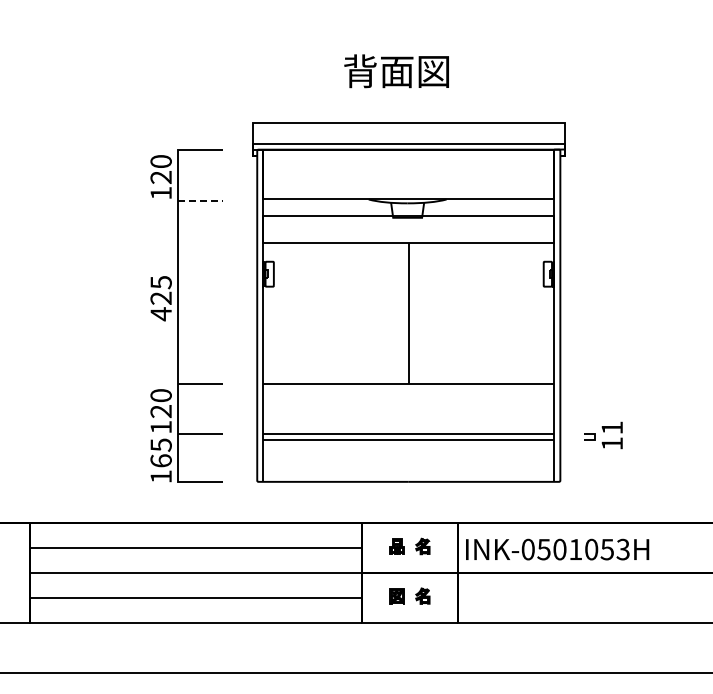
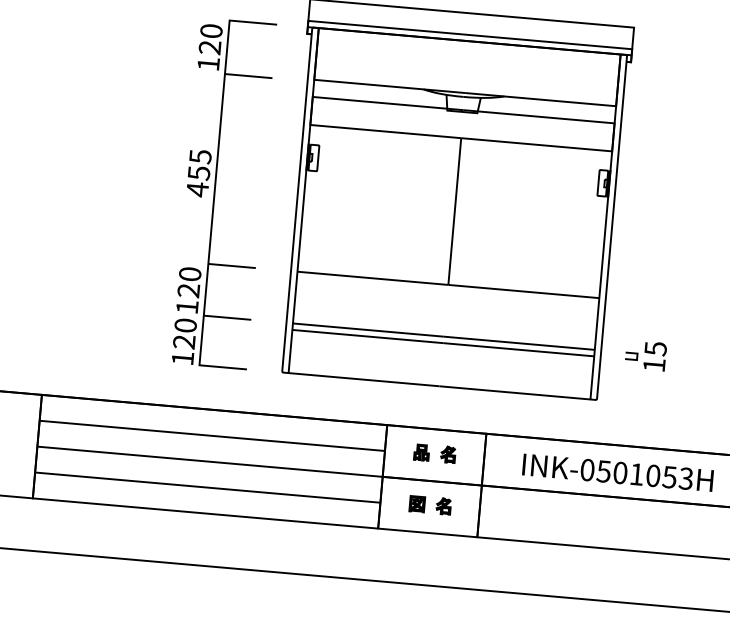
line: (200, 201) -> (248, 76), dashed -> solid
text: (160, 298) -> (198, 173), 425 -> 455
text: (612, 427) -> (656, 348), 11 -> 15
text: (160, 452) -> (184, 333), 165 -> 120
text: (557, 549) -> (617, 472), moved

